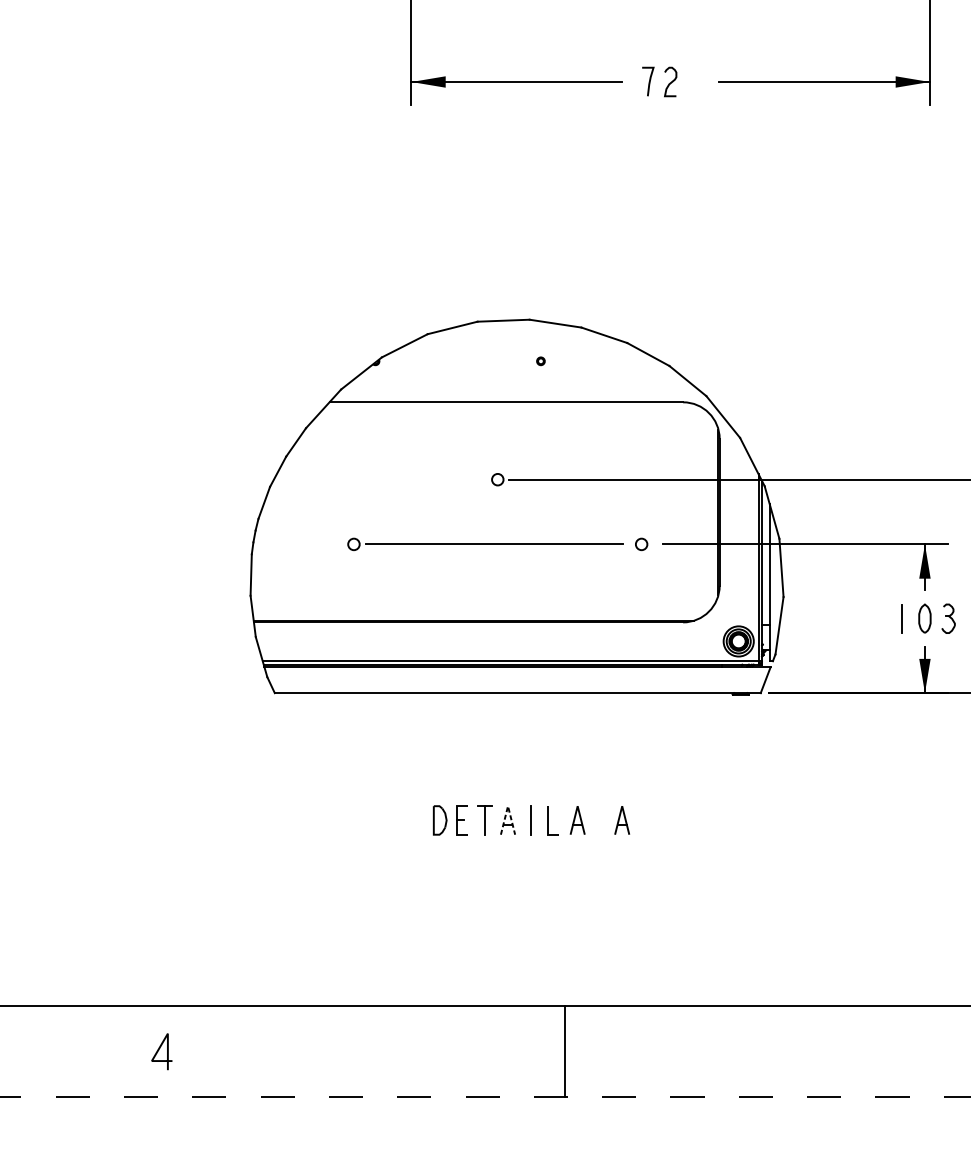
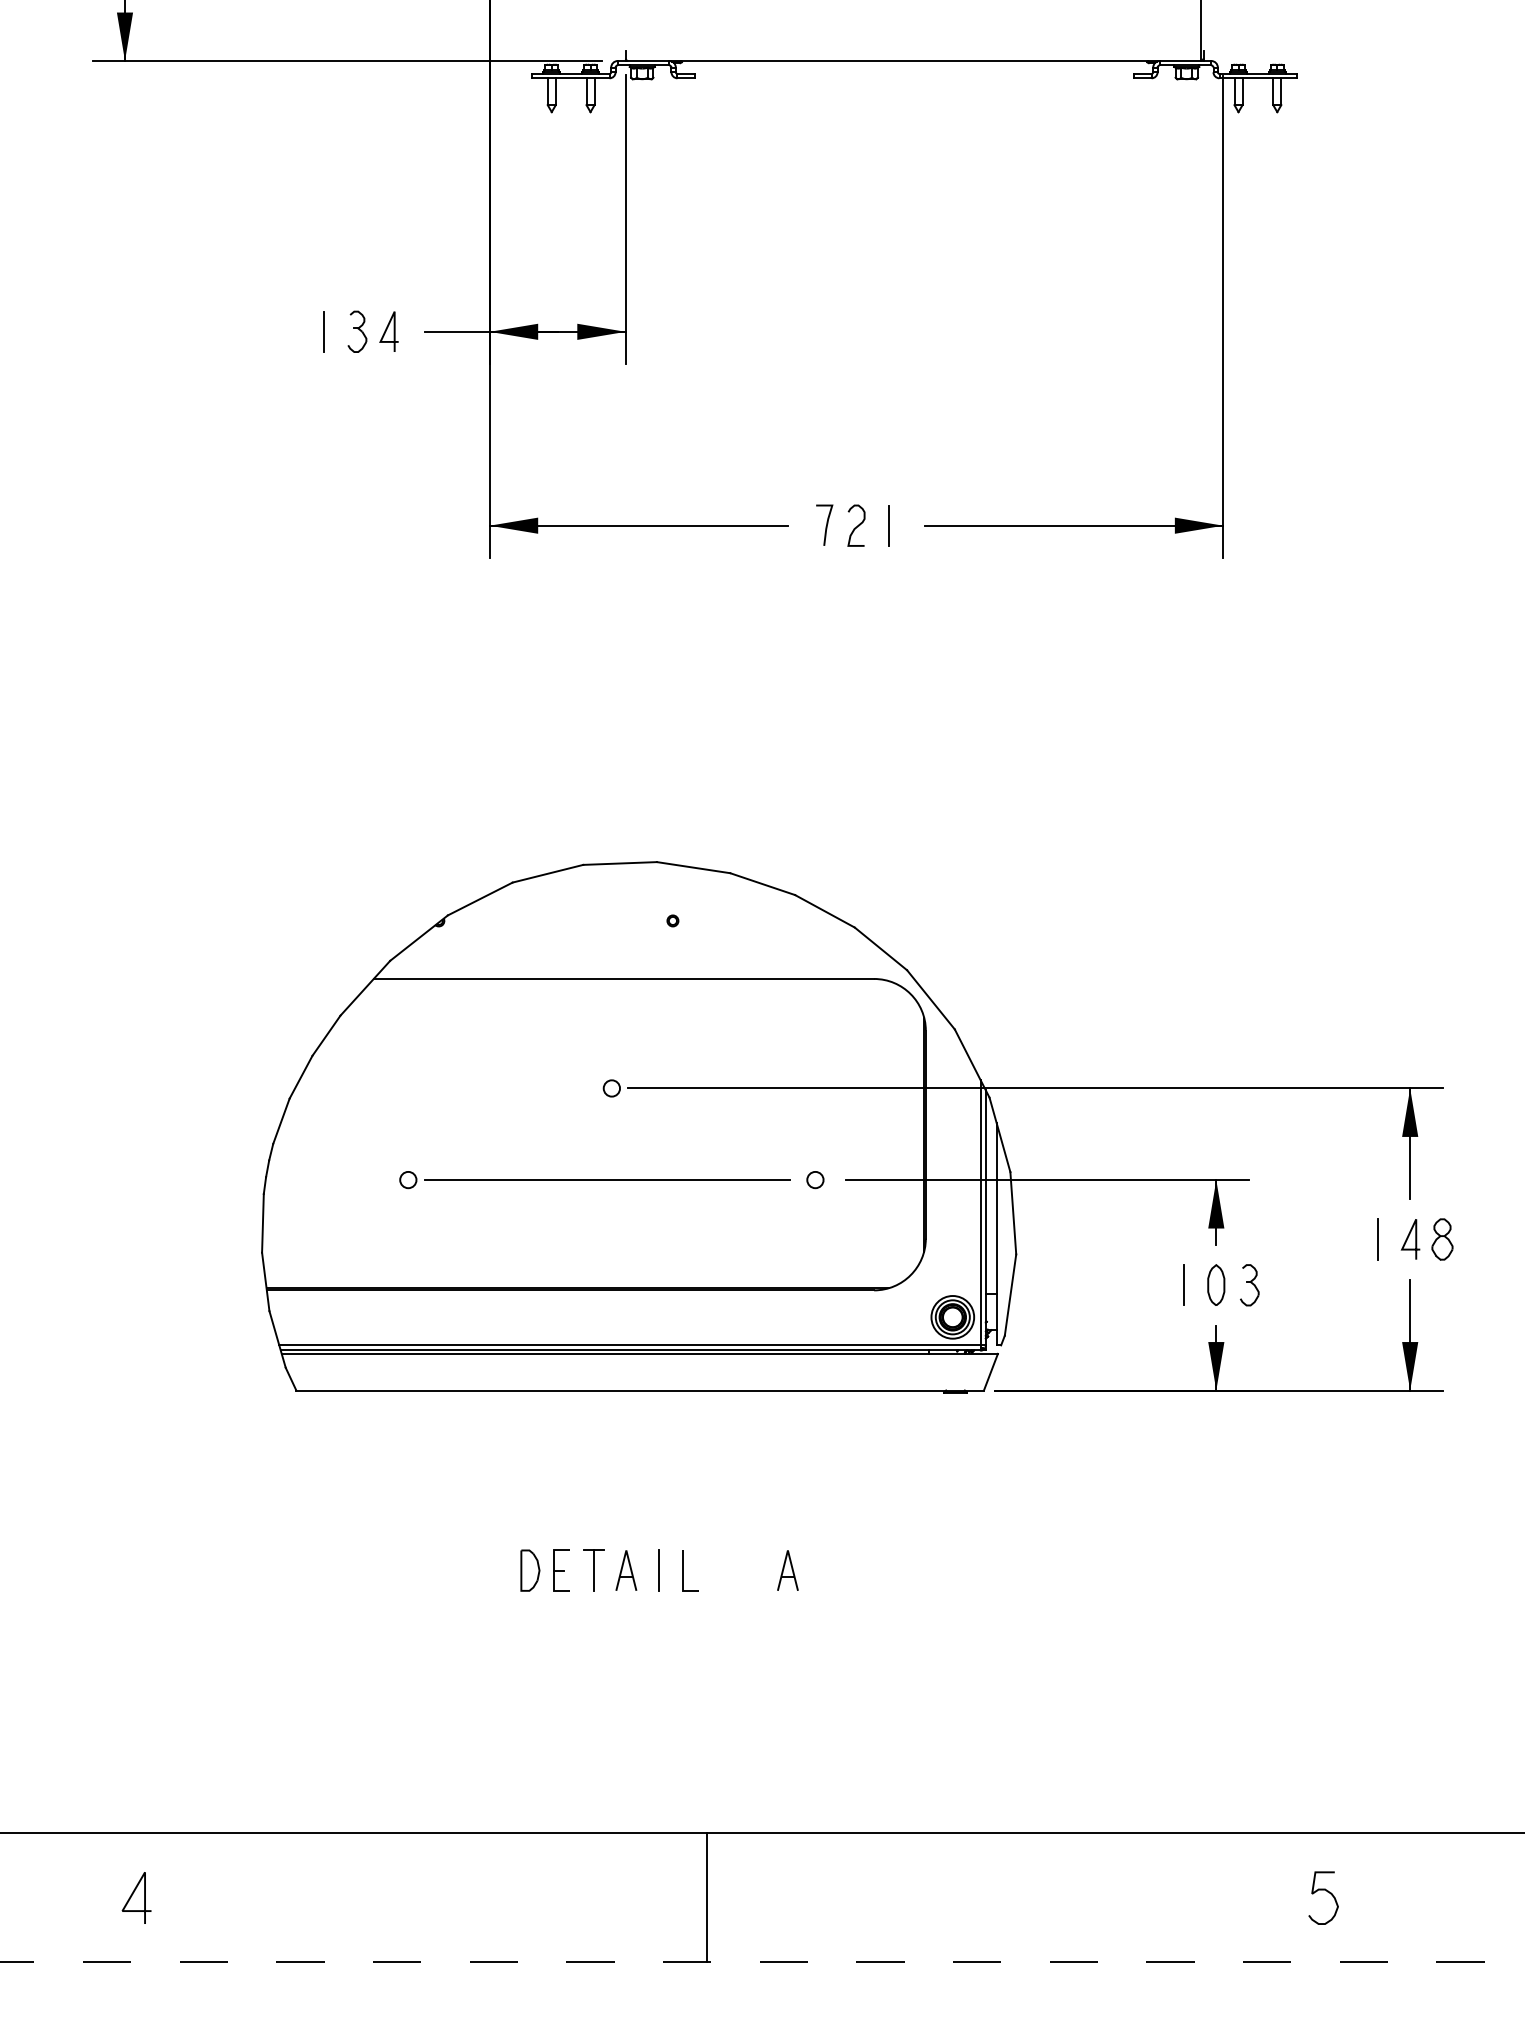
line: (693, 81) -> (888, 525), added
line: (508, 806) -> (626, 1550), dashed -> solid
part: (577, 820) -> (724, 1570), removed

